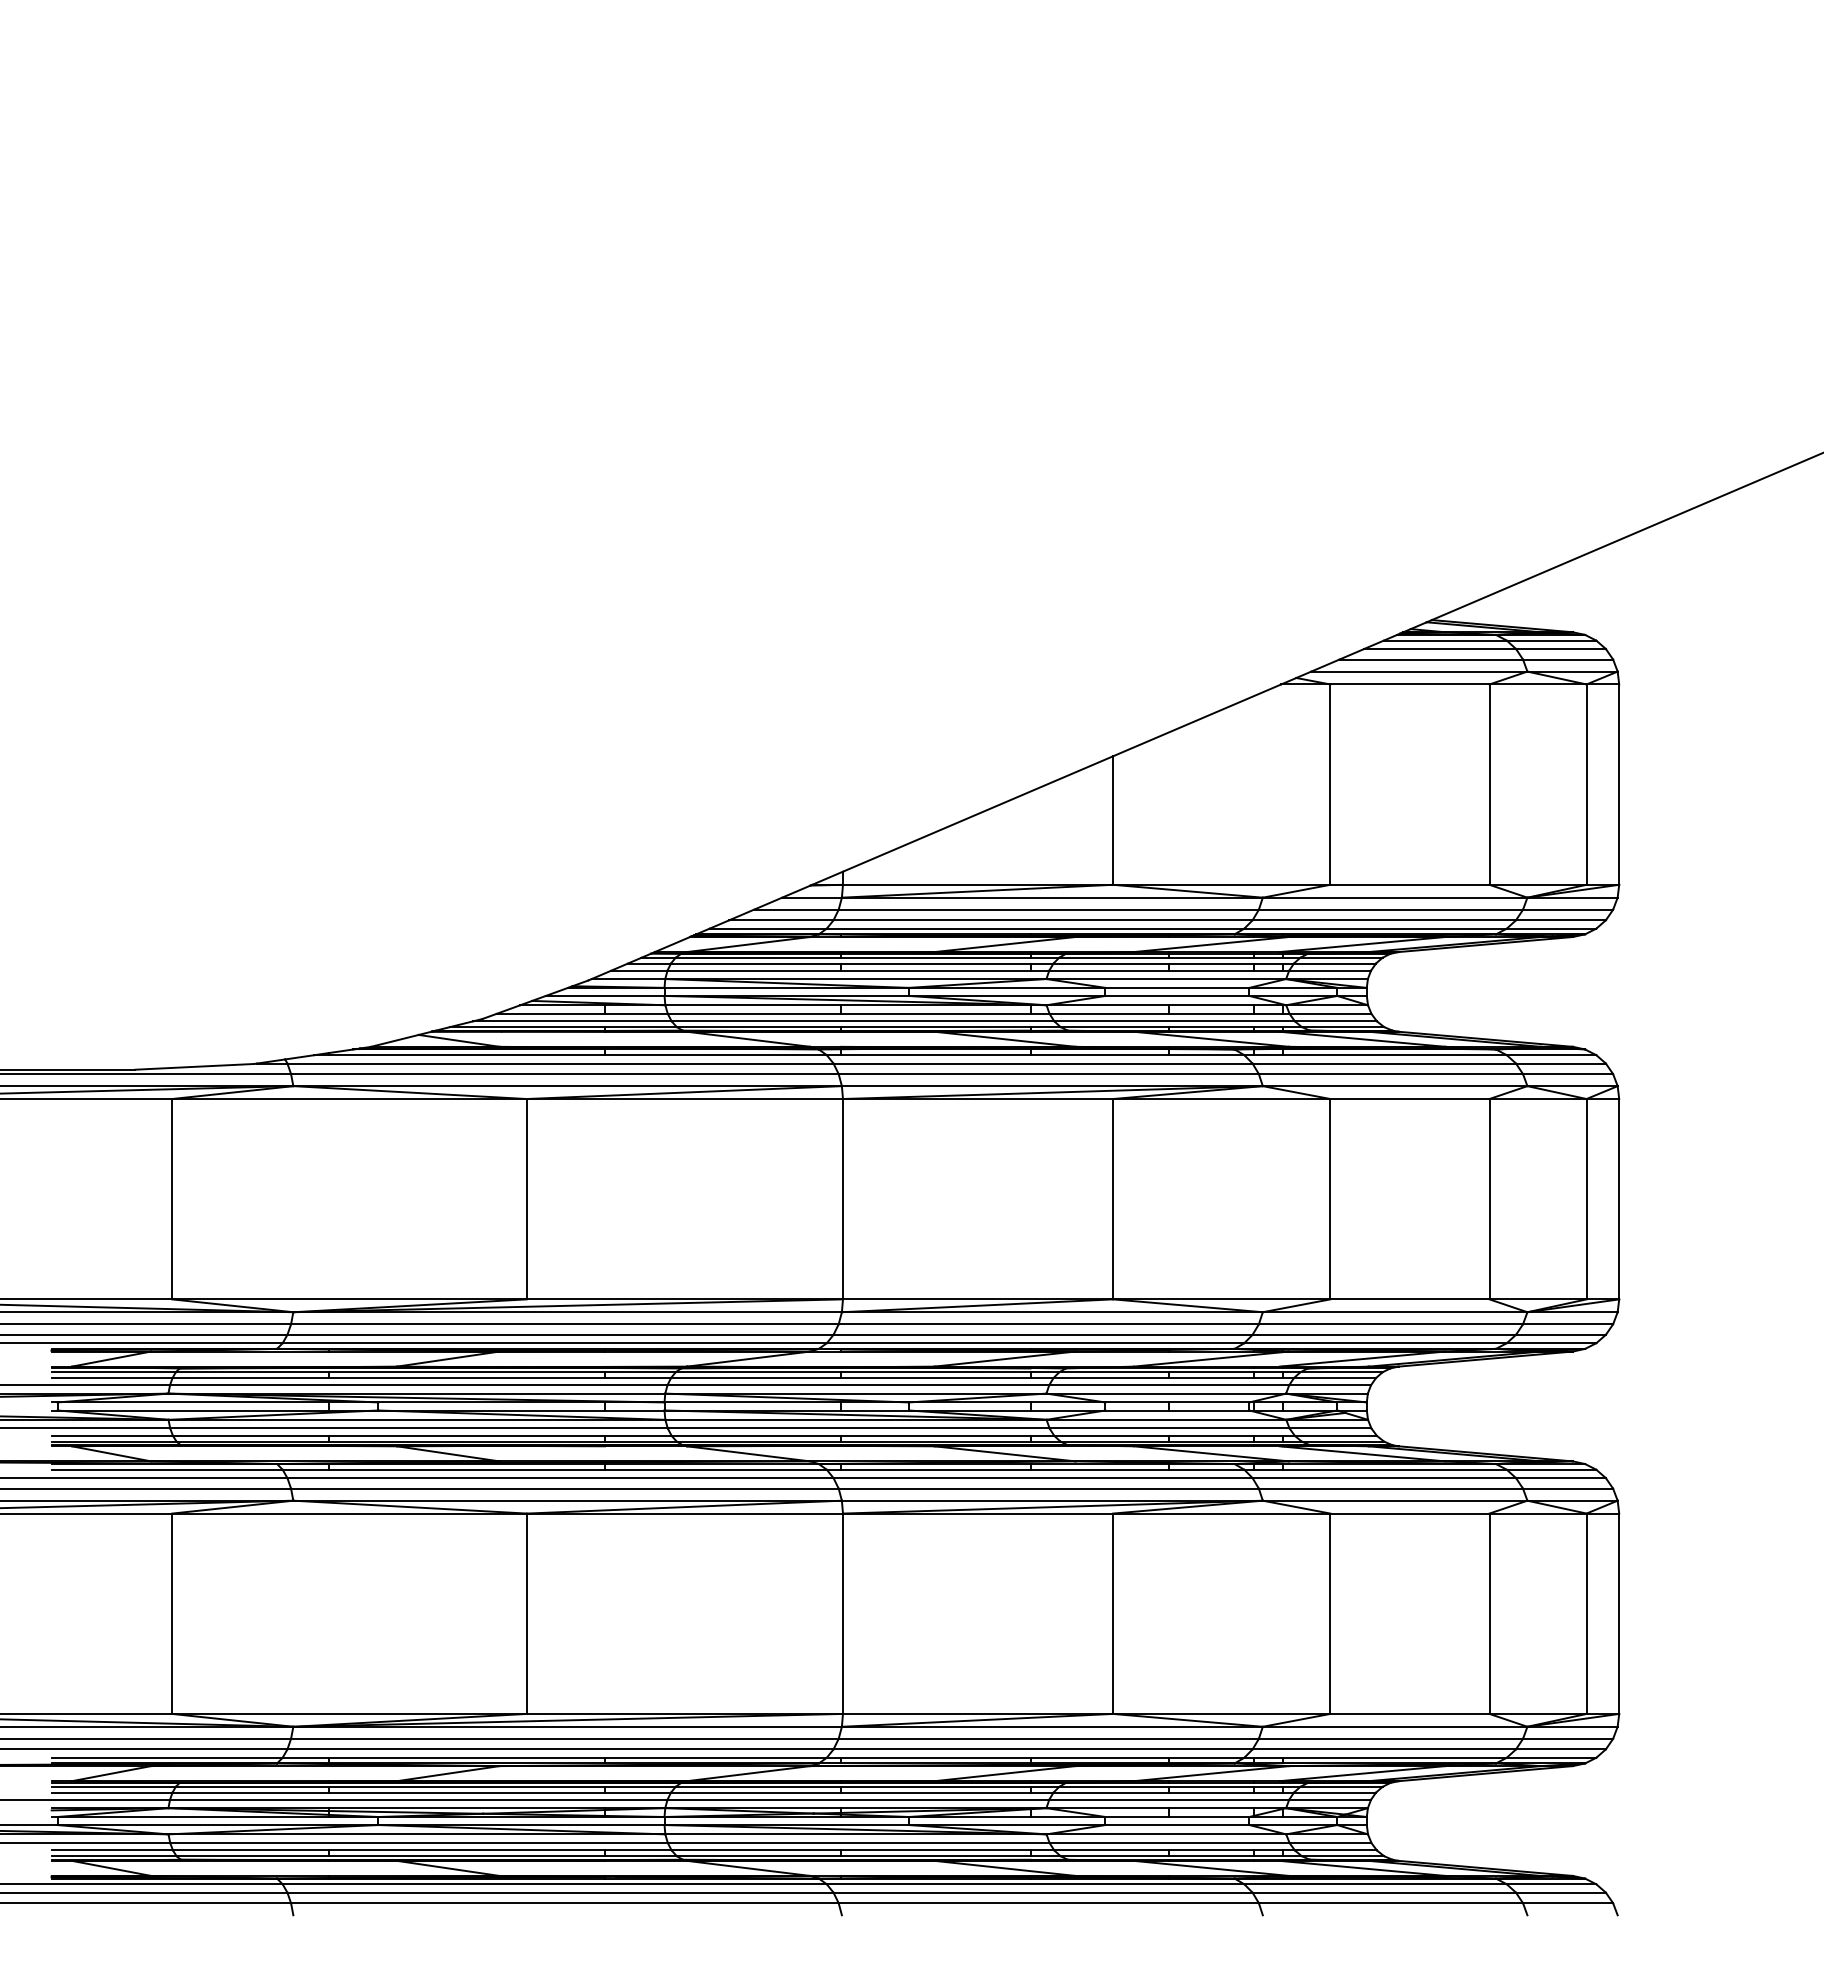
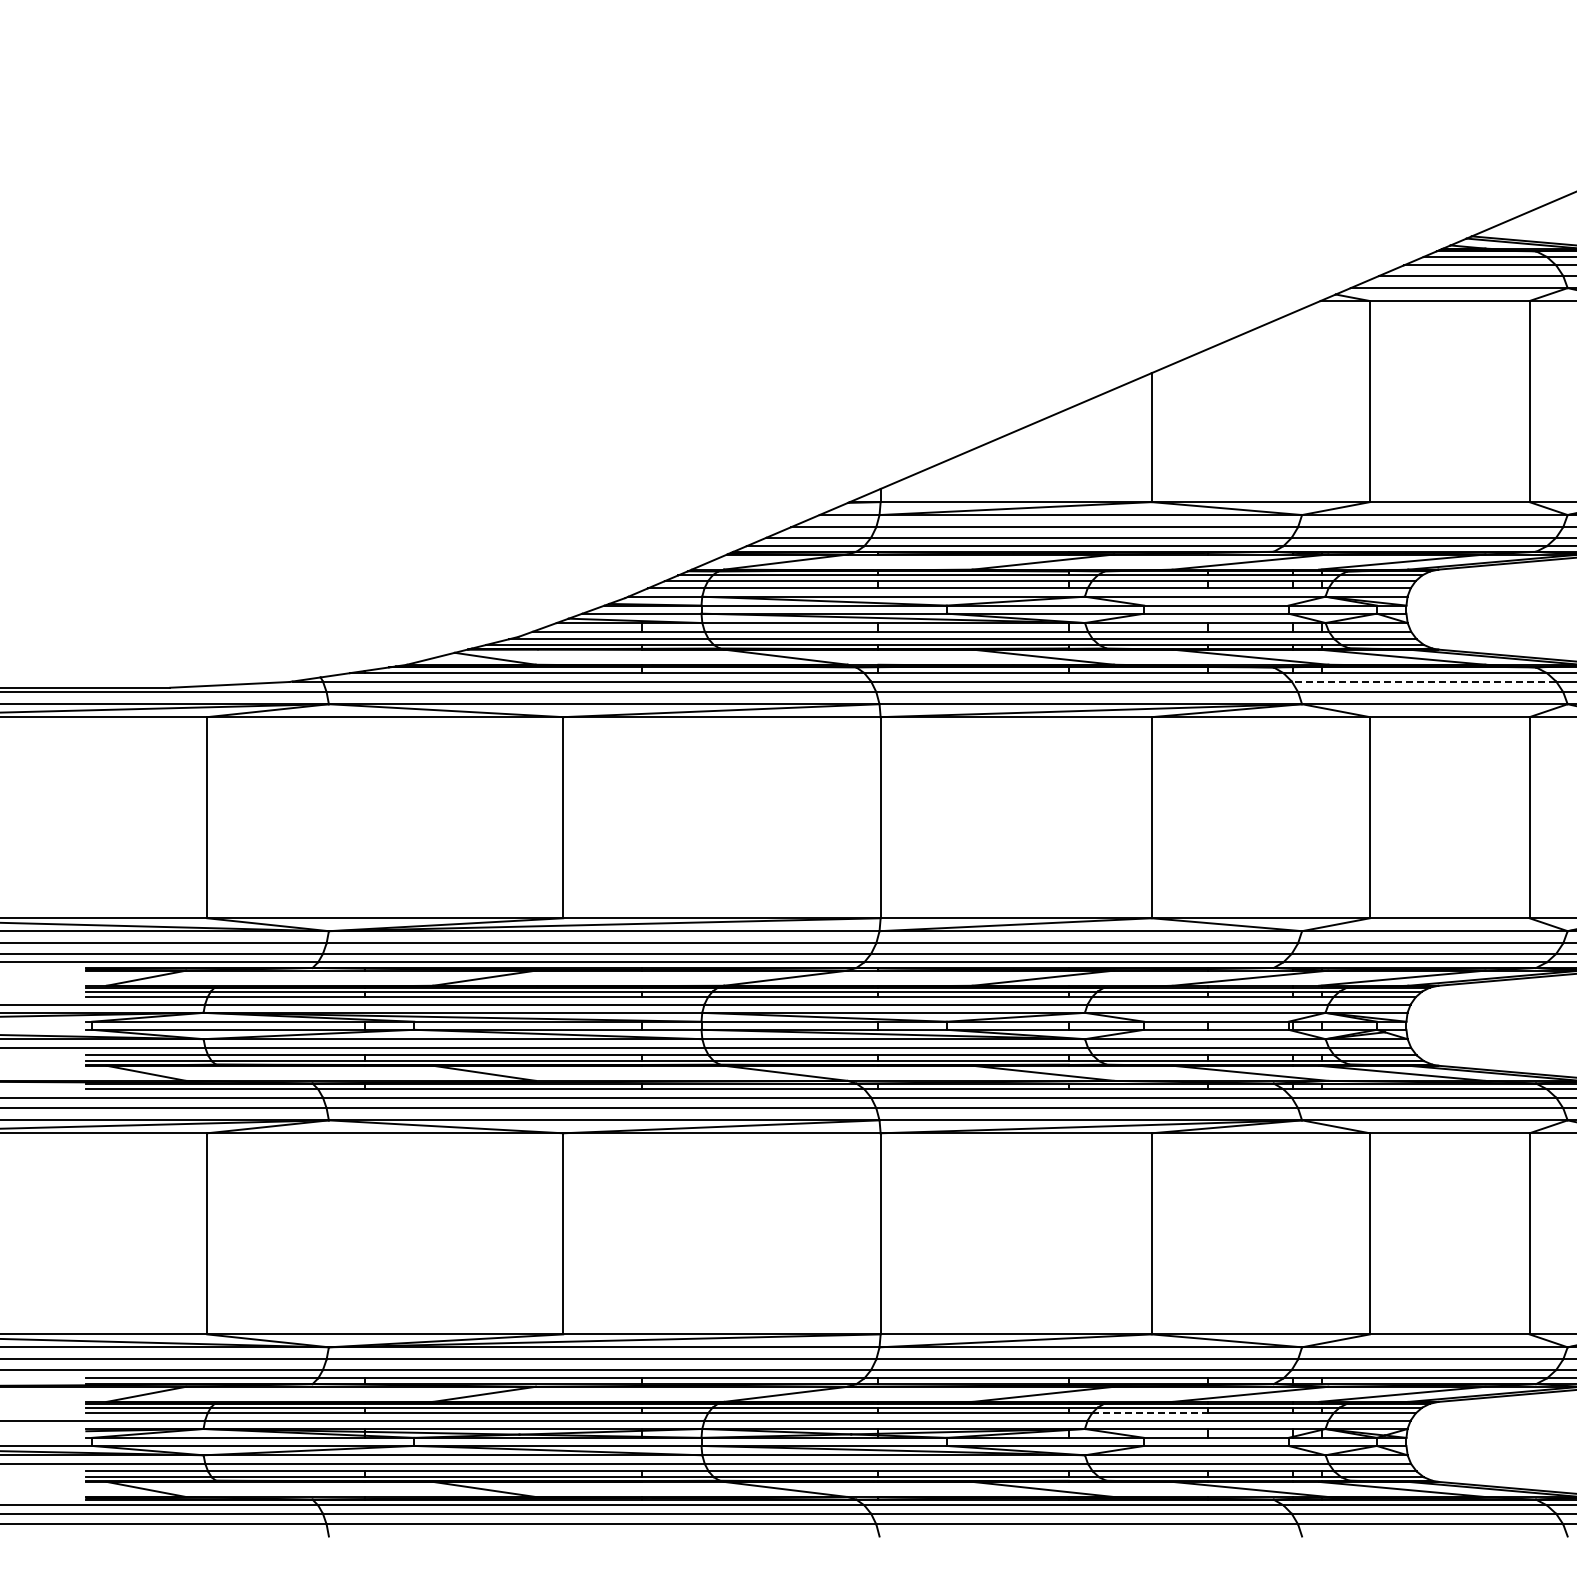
line: (1384, 1063) -> (1424, 681), solid -> dashed
line: (1111, 1792) -> (1150, 1413), solid -> dashed

